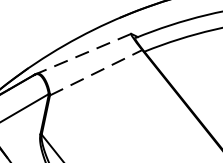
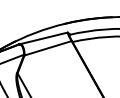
line: (83, 54) -> (43, 38), dashed -> solid
line: (97, 73) -> (48, 48), dashed -> solid

